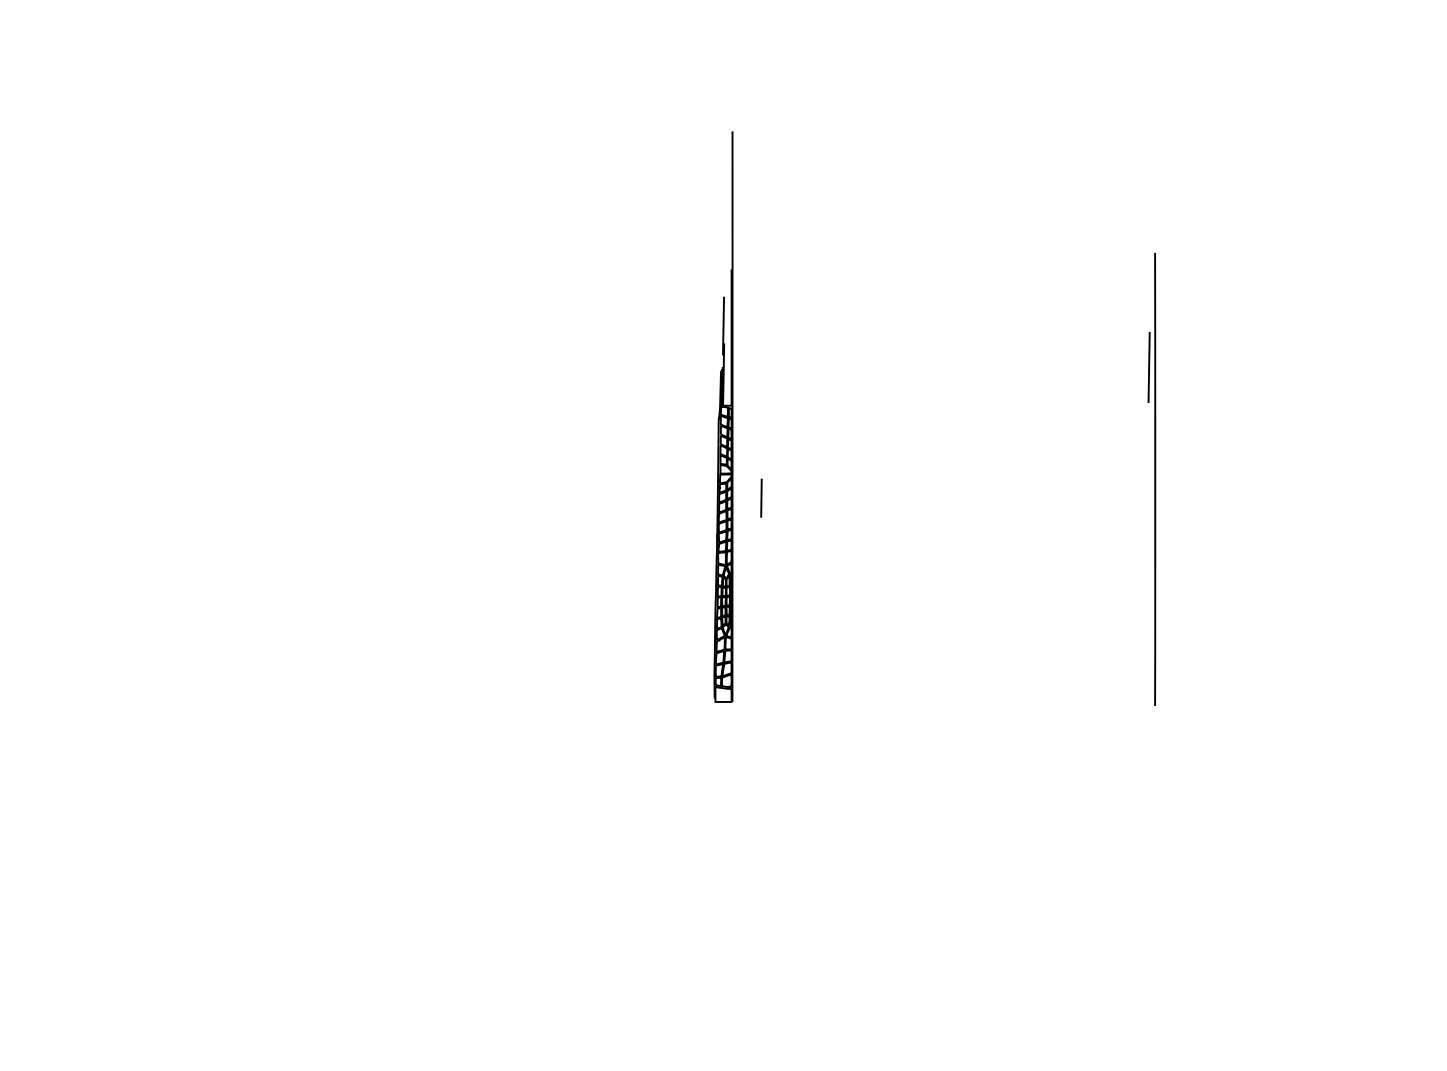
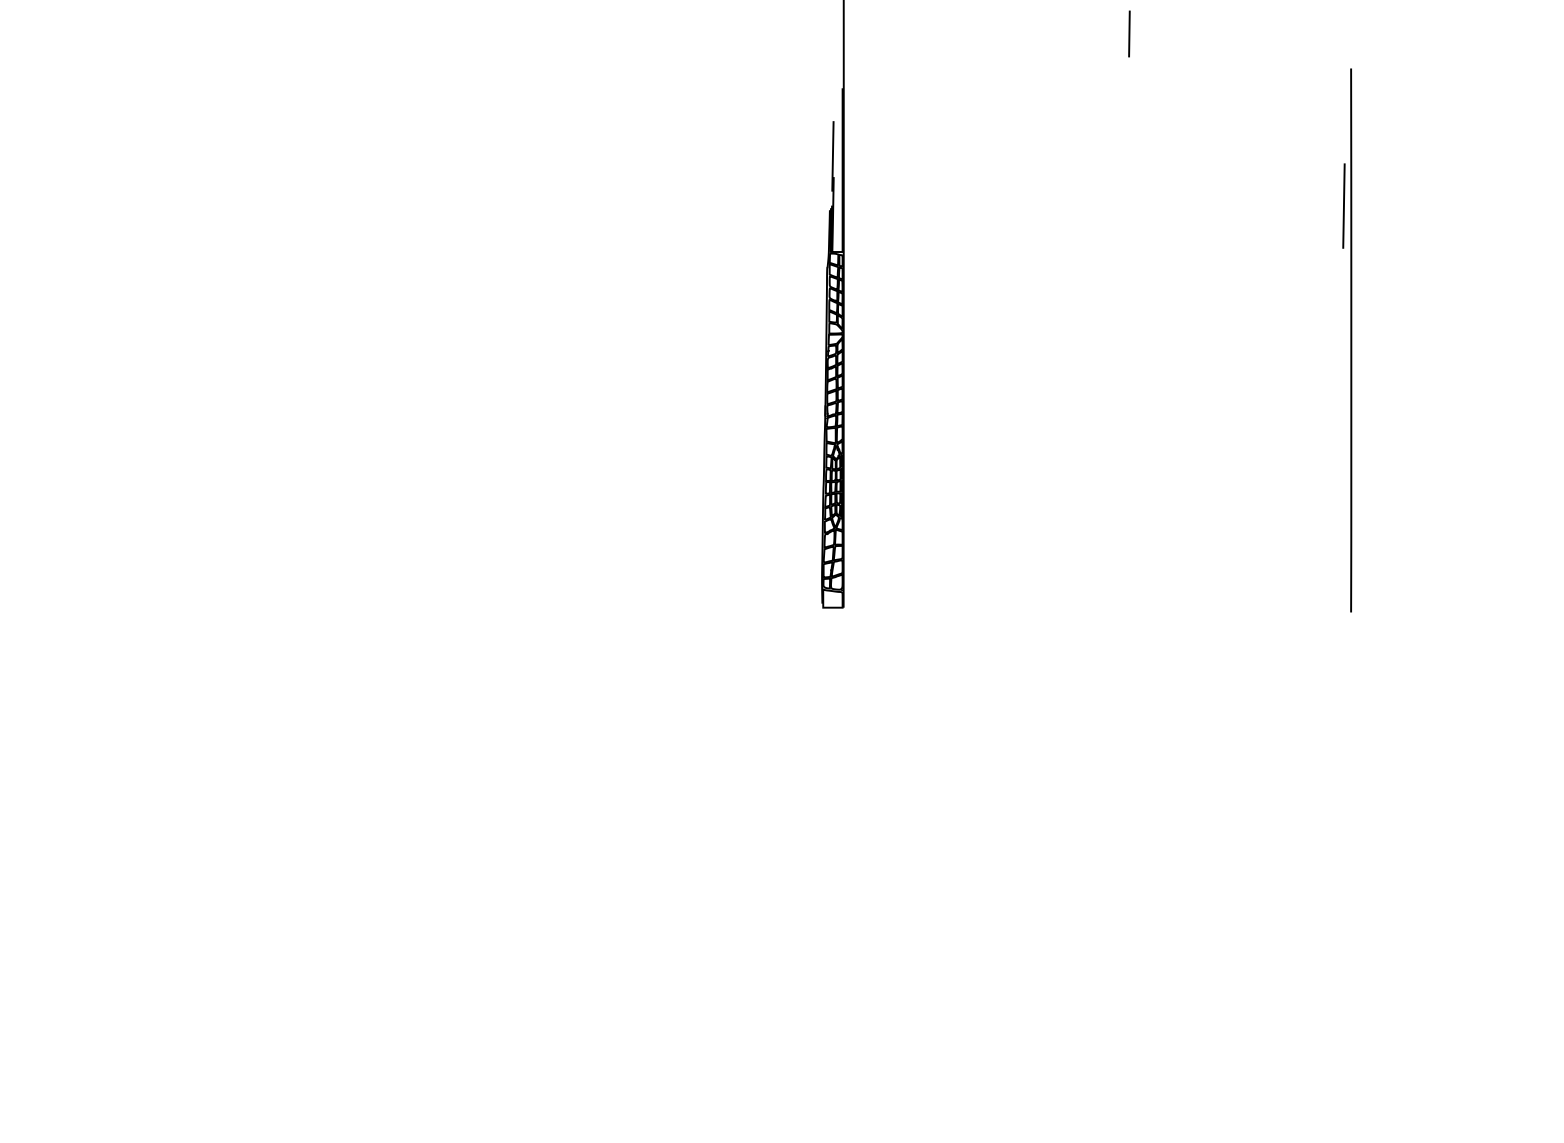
line: (761, 497) -> (1129, 33), moved

